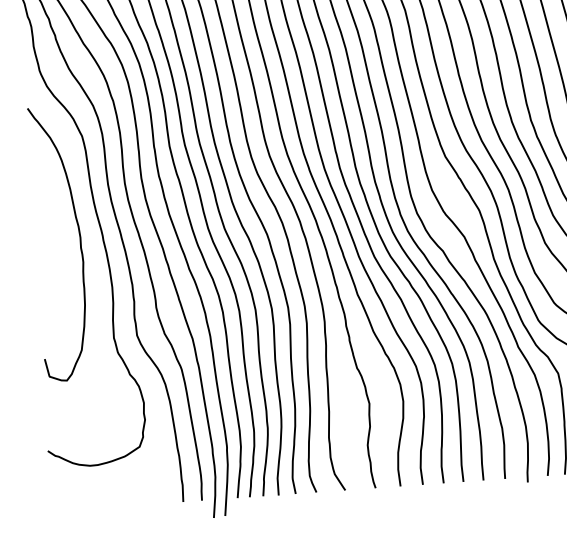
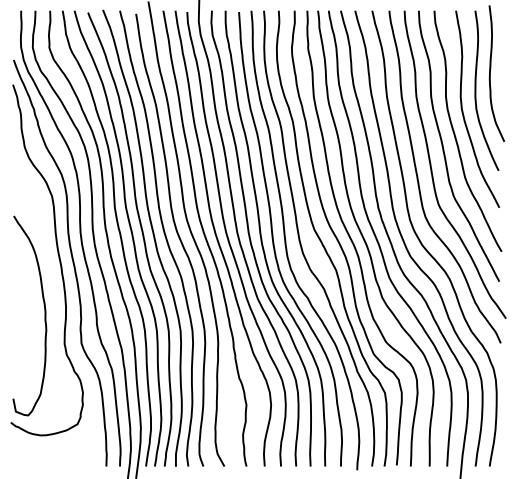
curve: (79, 241) -> (44, 315), moved

